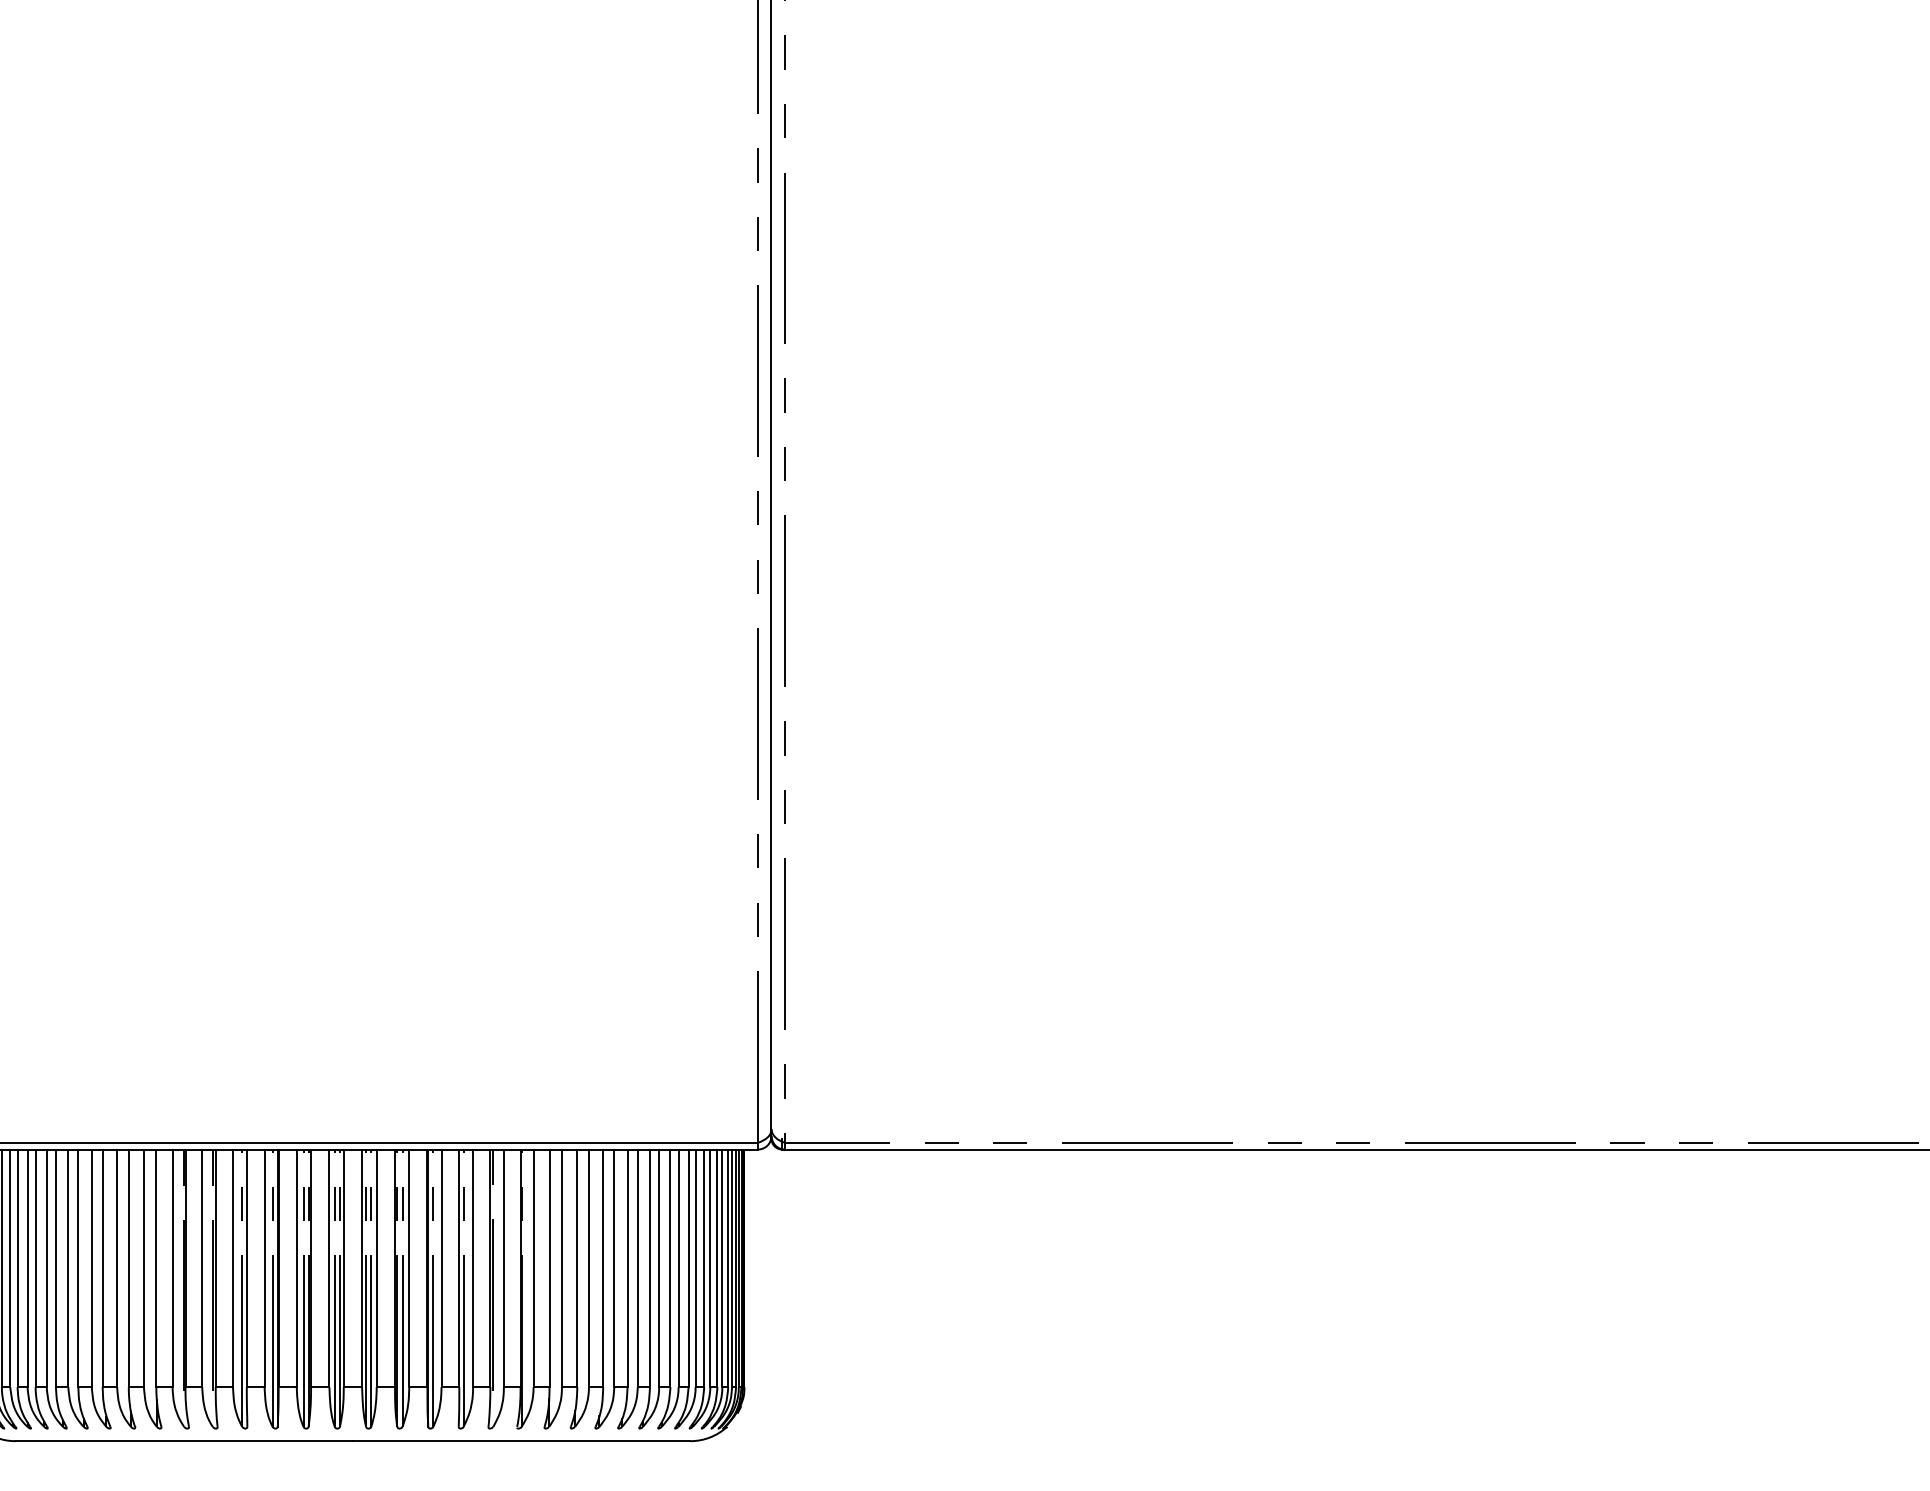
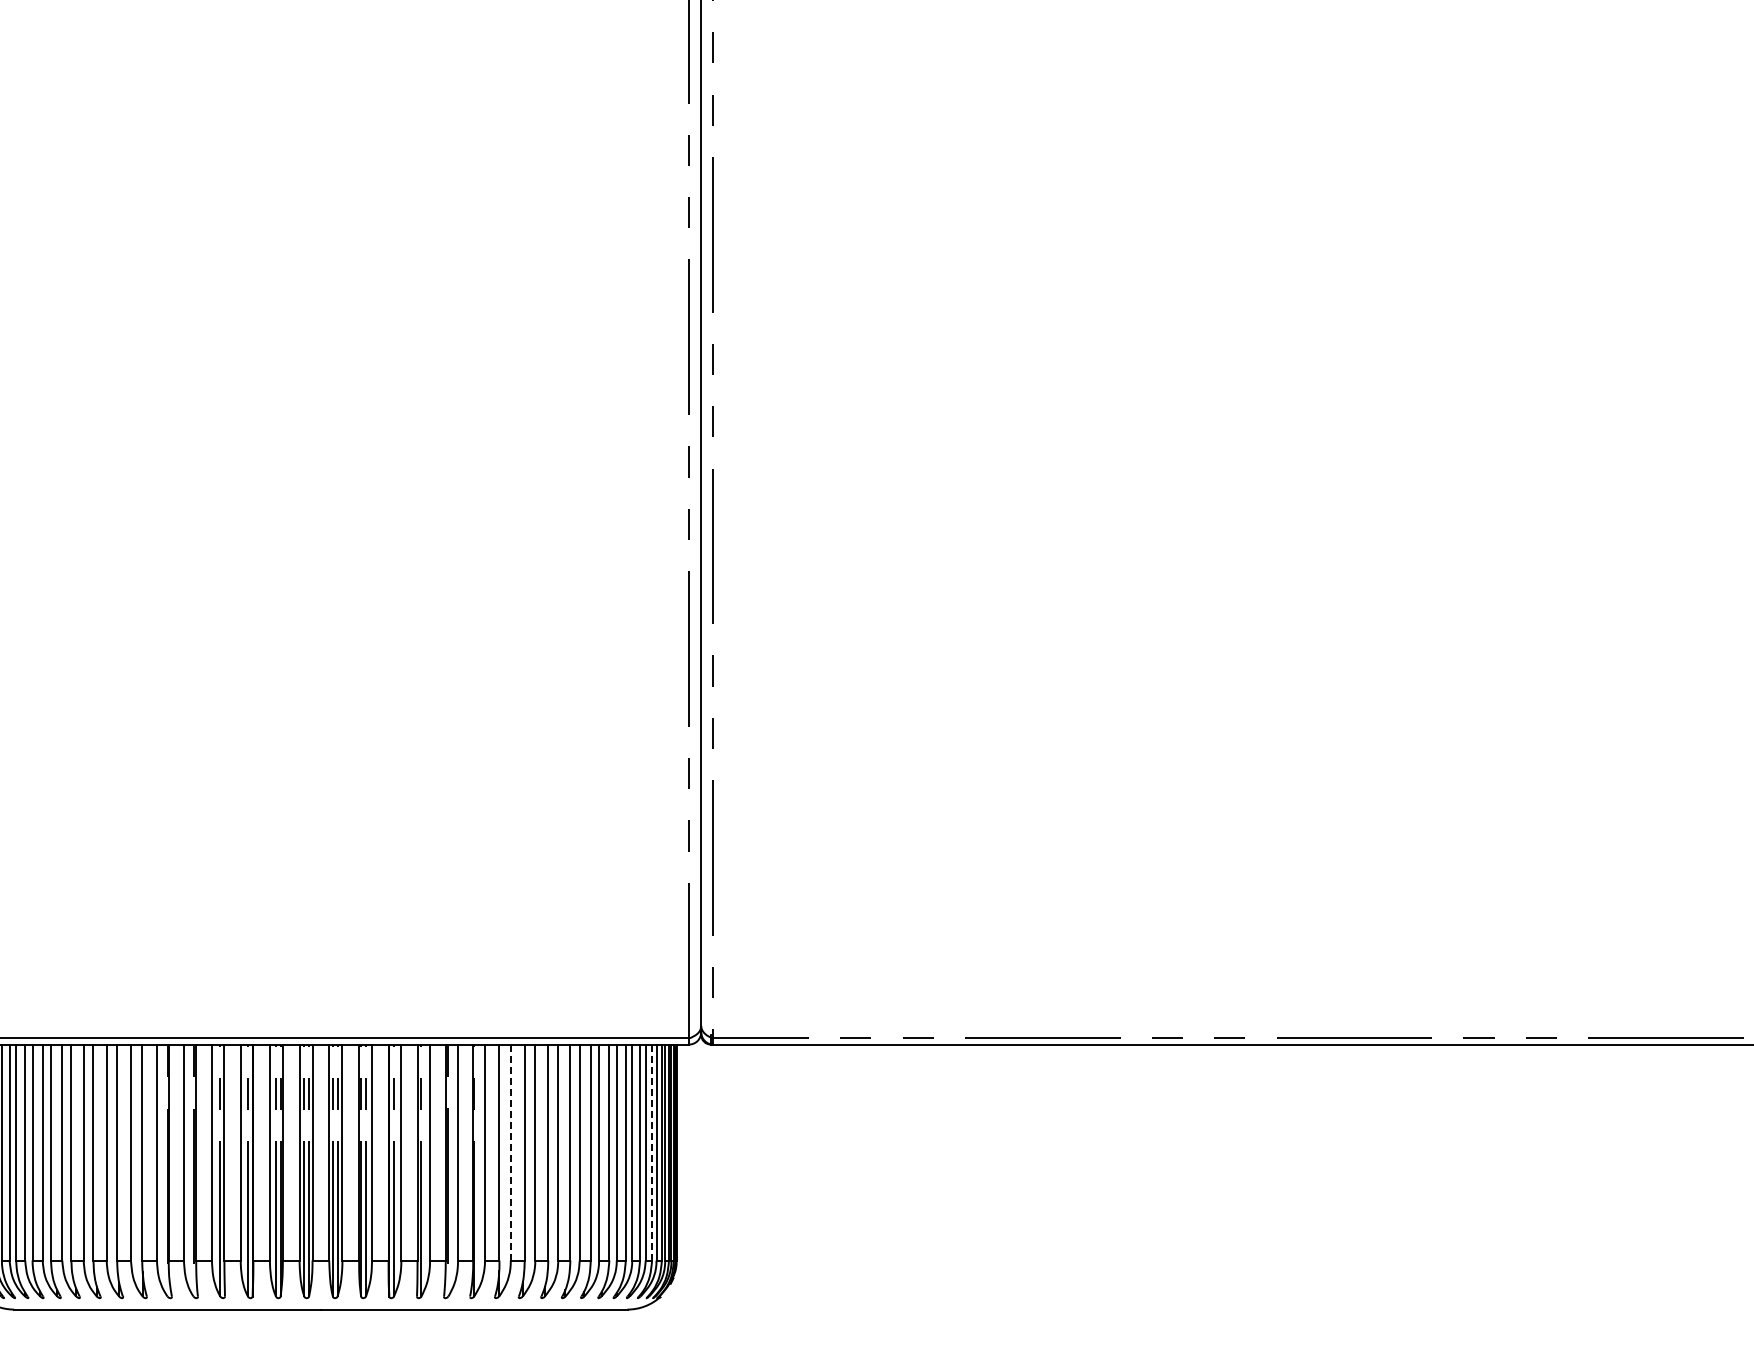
line: (561, 1268) -> (510, 1152), solid -> dashed
line: (717, 1268) -> (652, 1152), solid -> dashed

